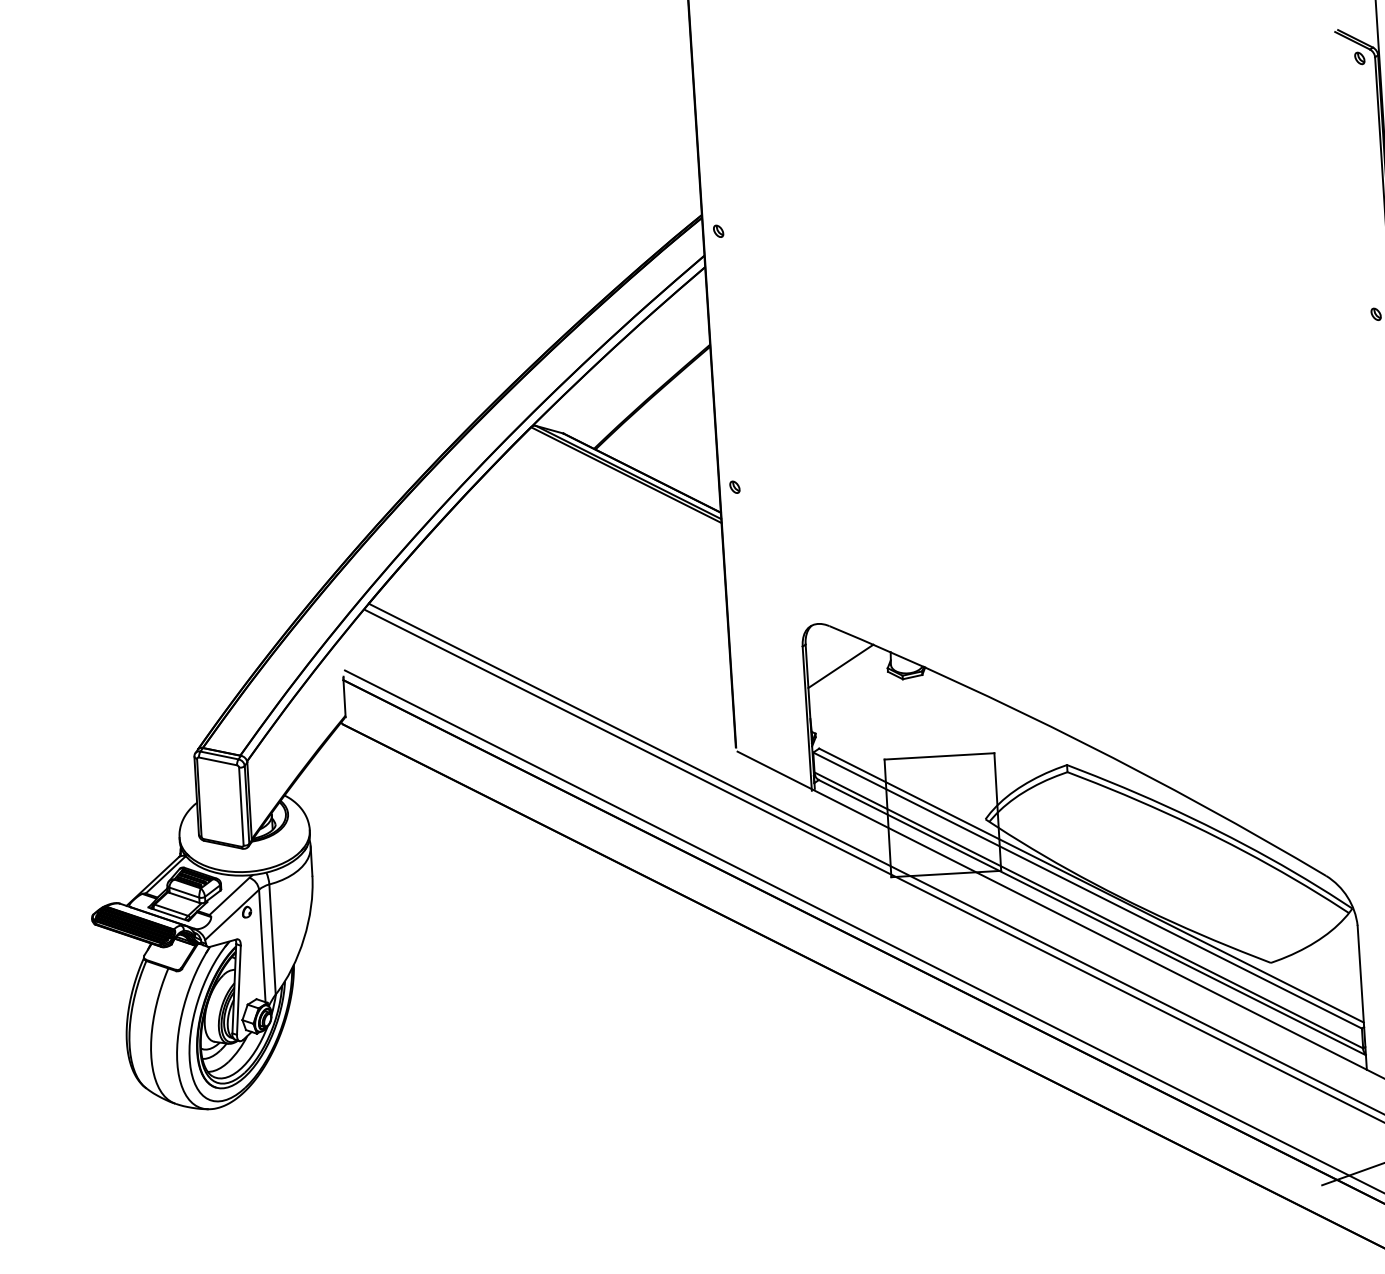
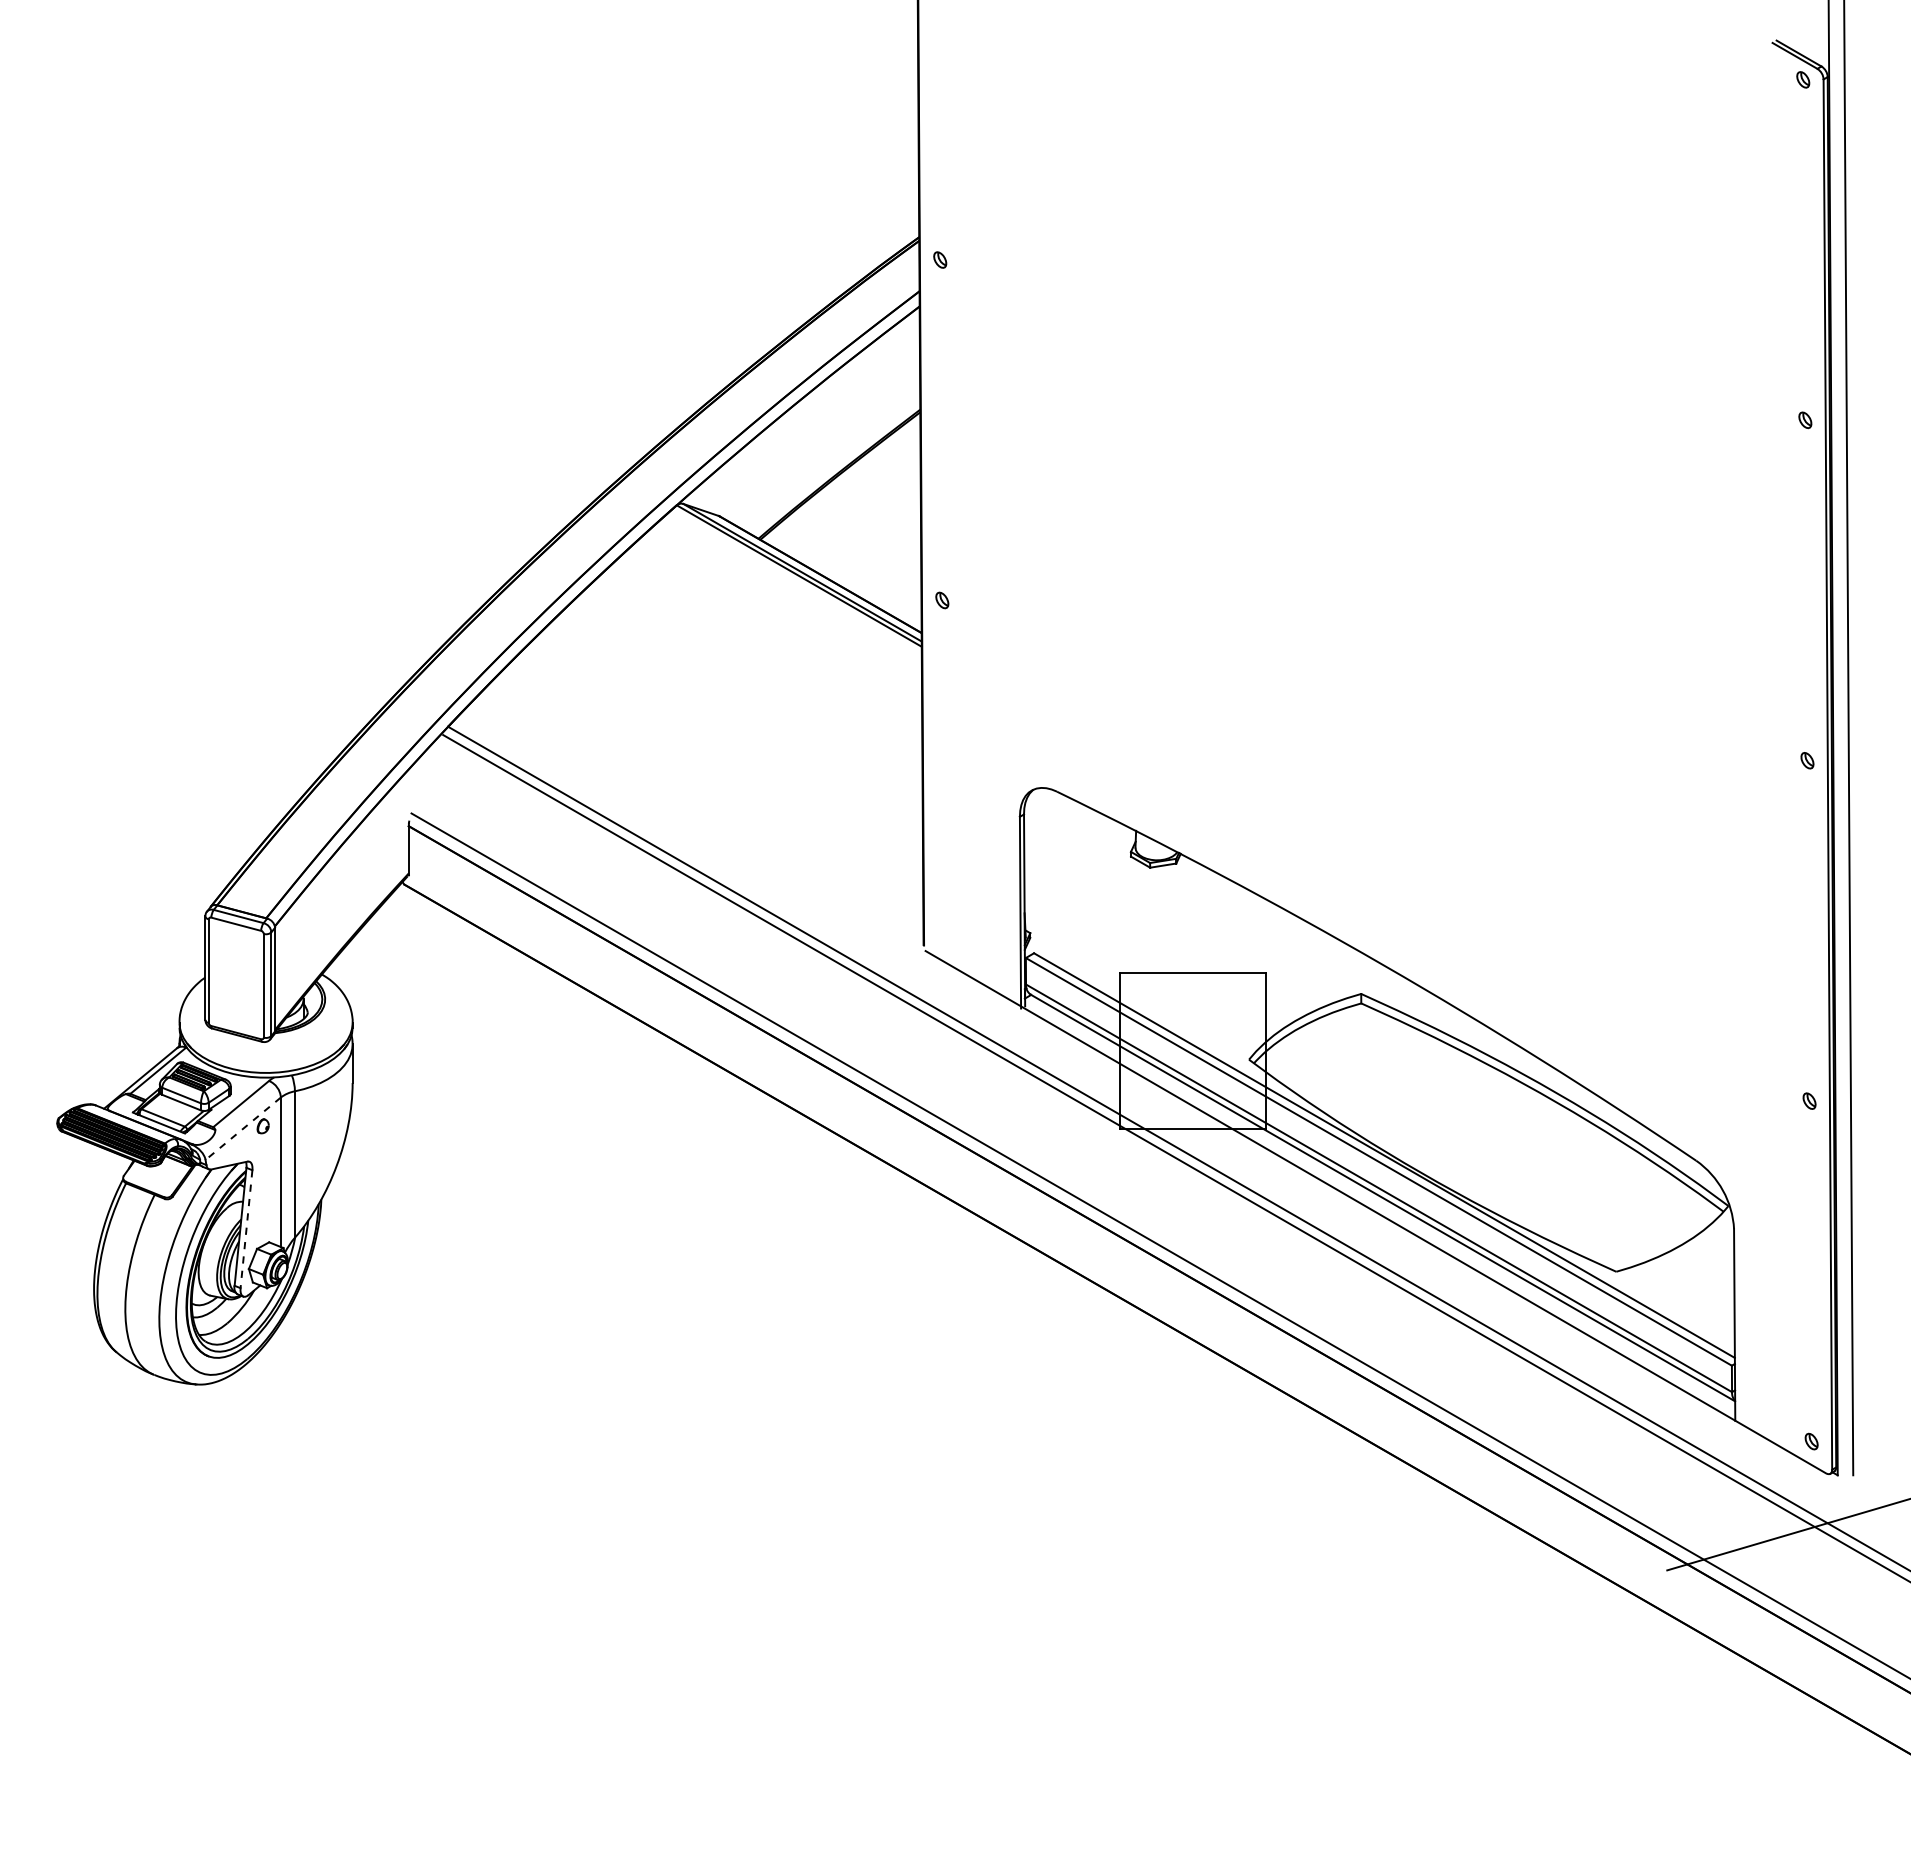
line: (840, 666) -> (1068, 845), removed
line: (232, 914) -> (243, 1128), solid -> dashed
line: (238, 990) -> (246, 1229), solid -> dashed

